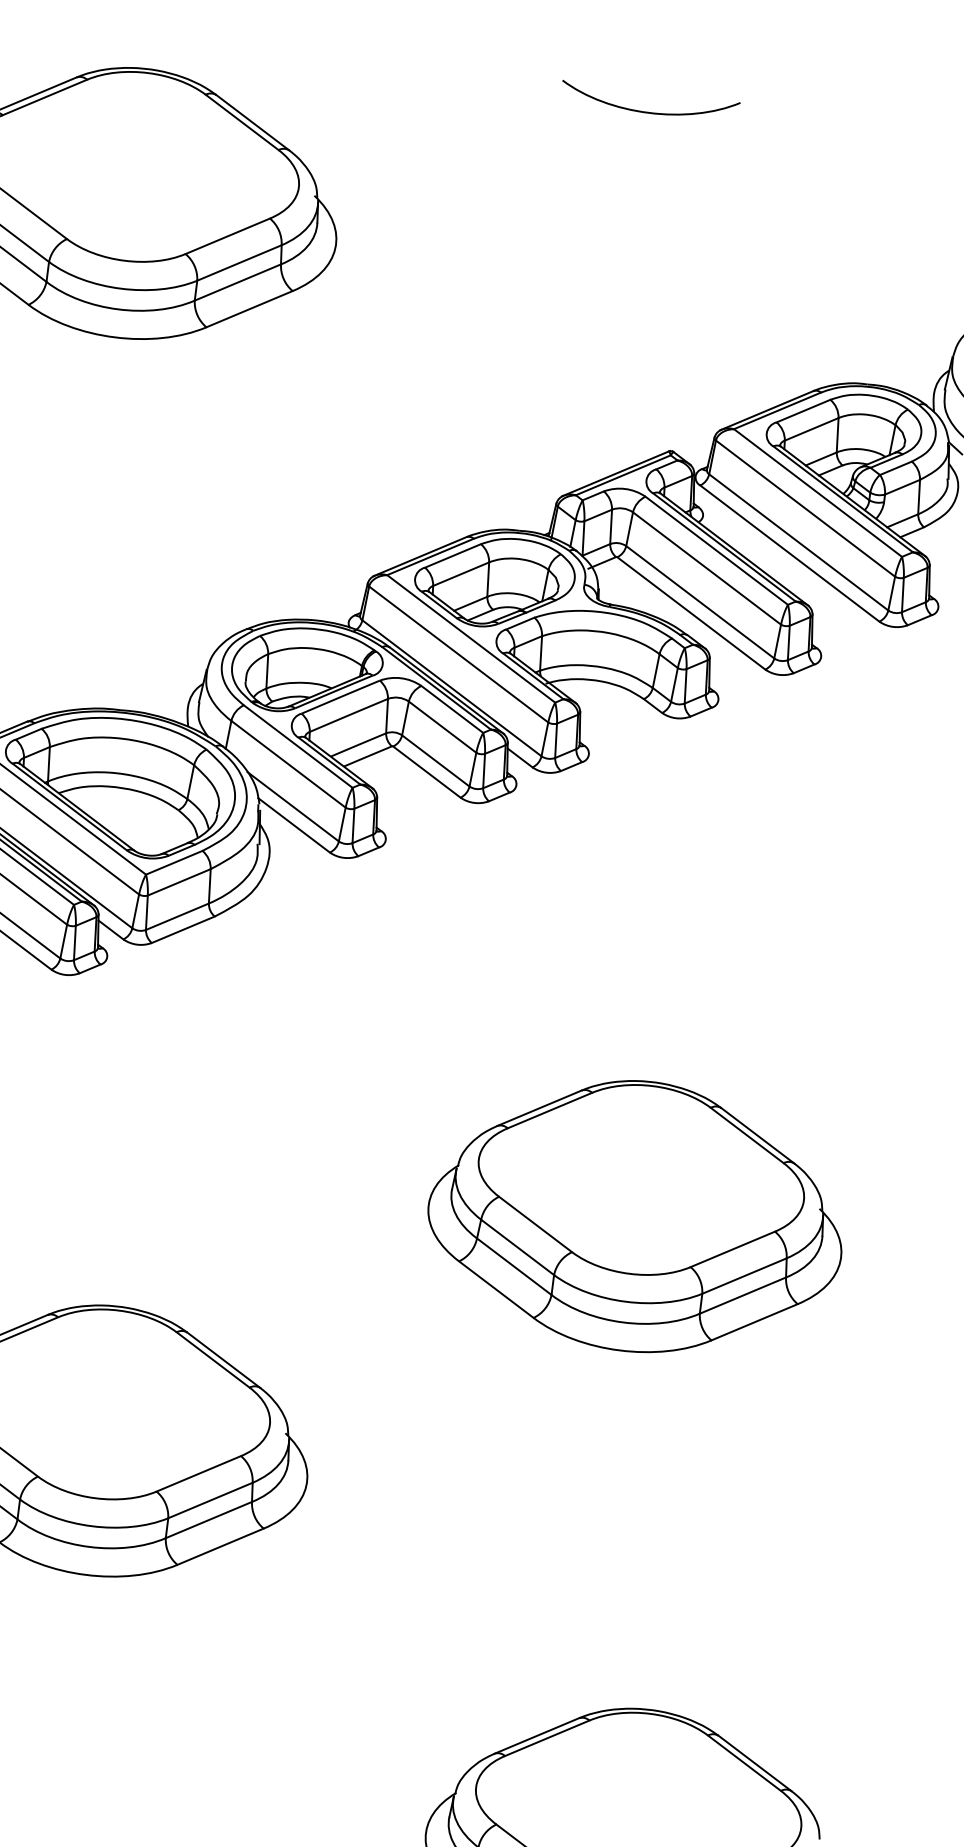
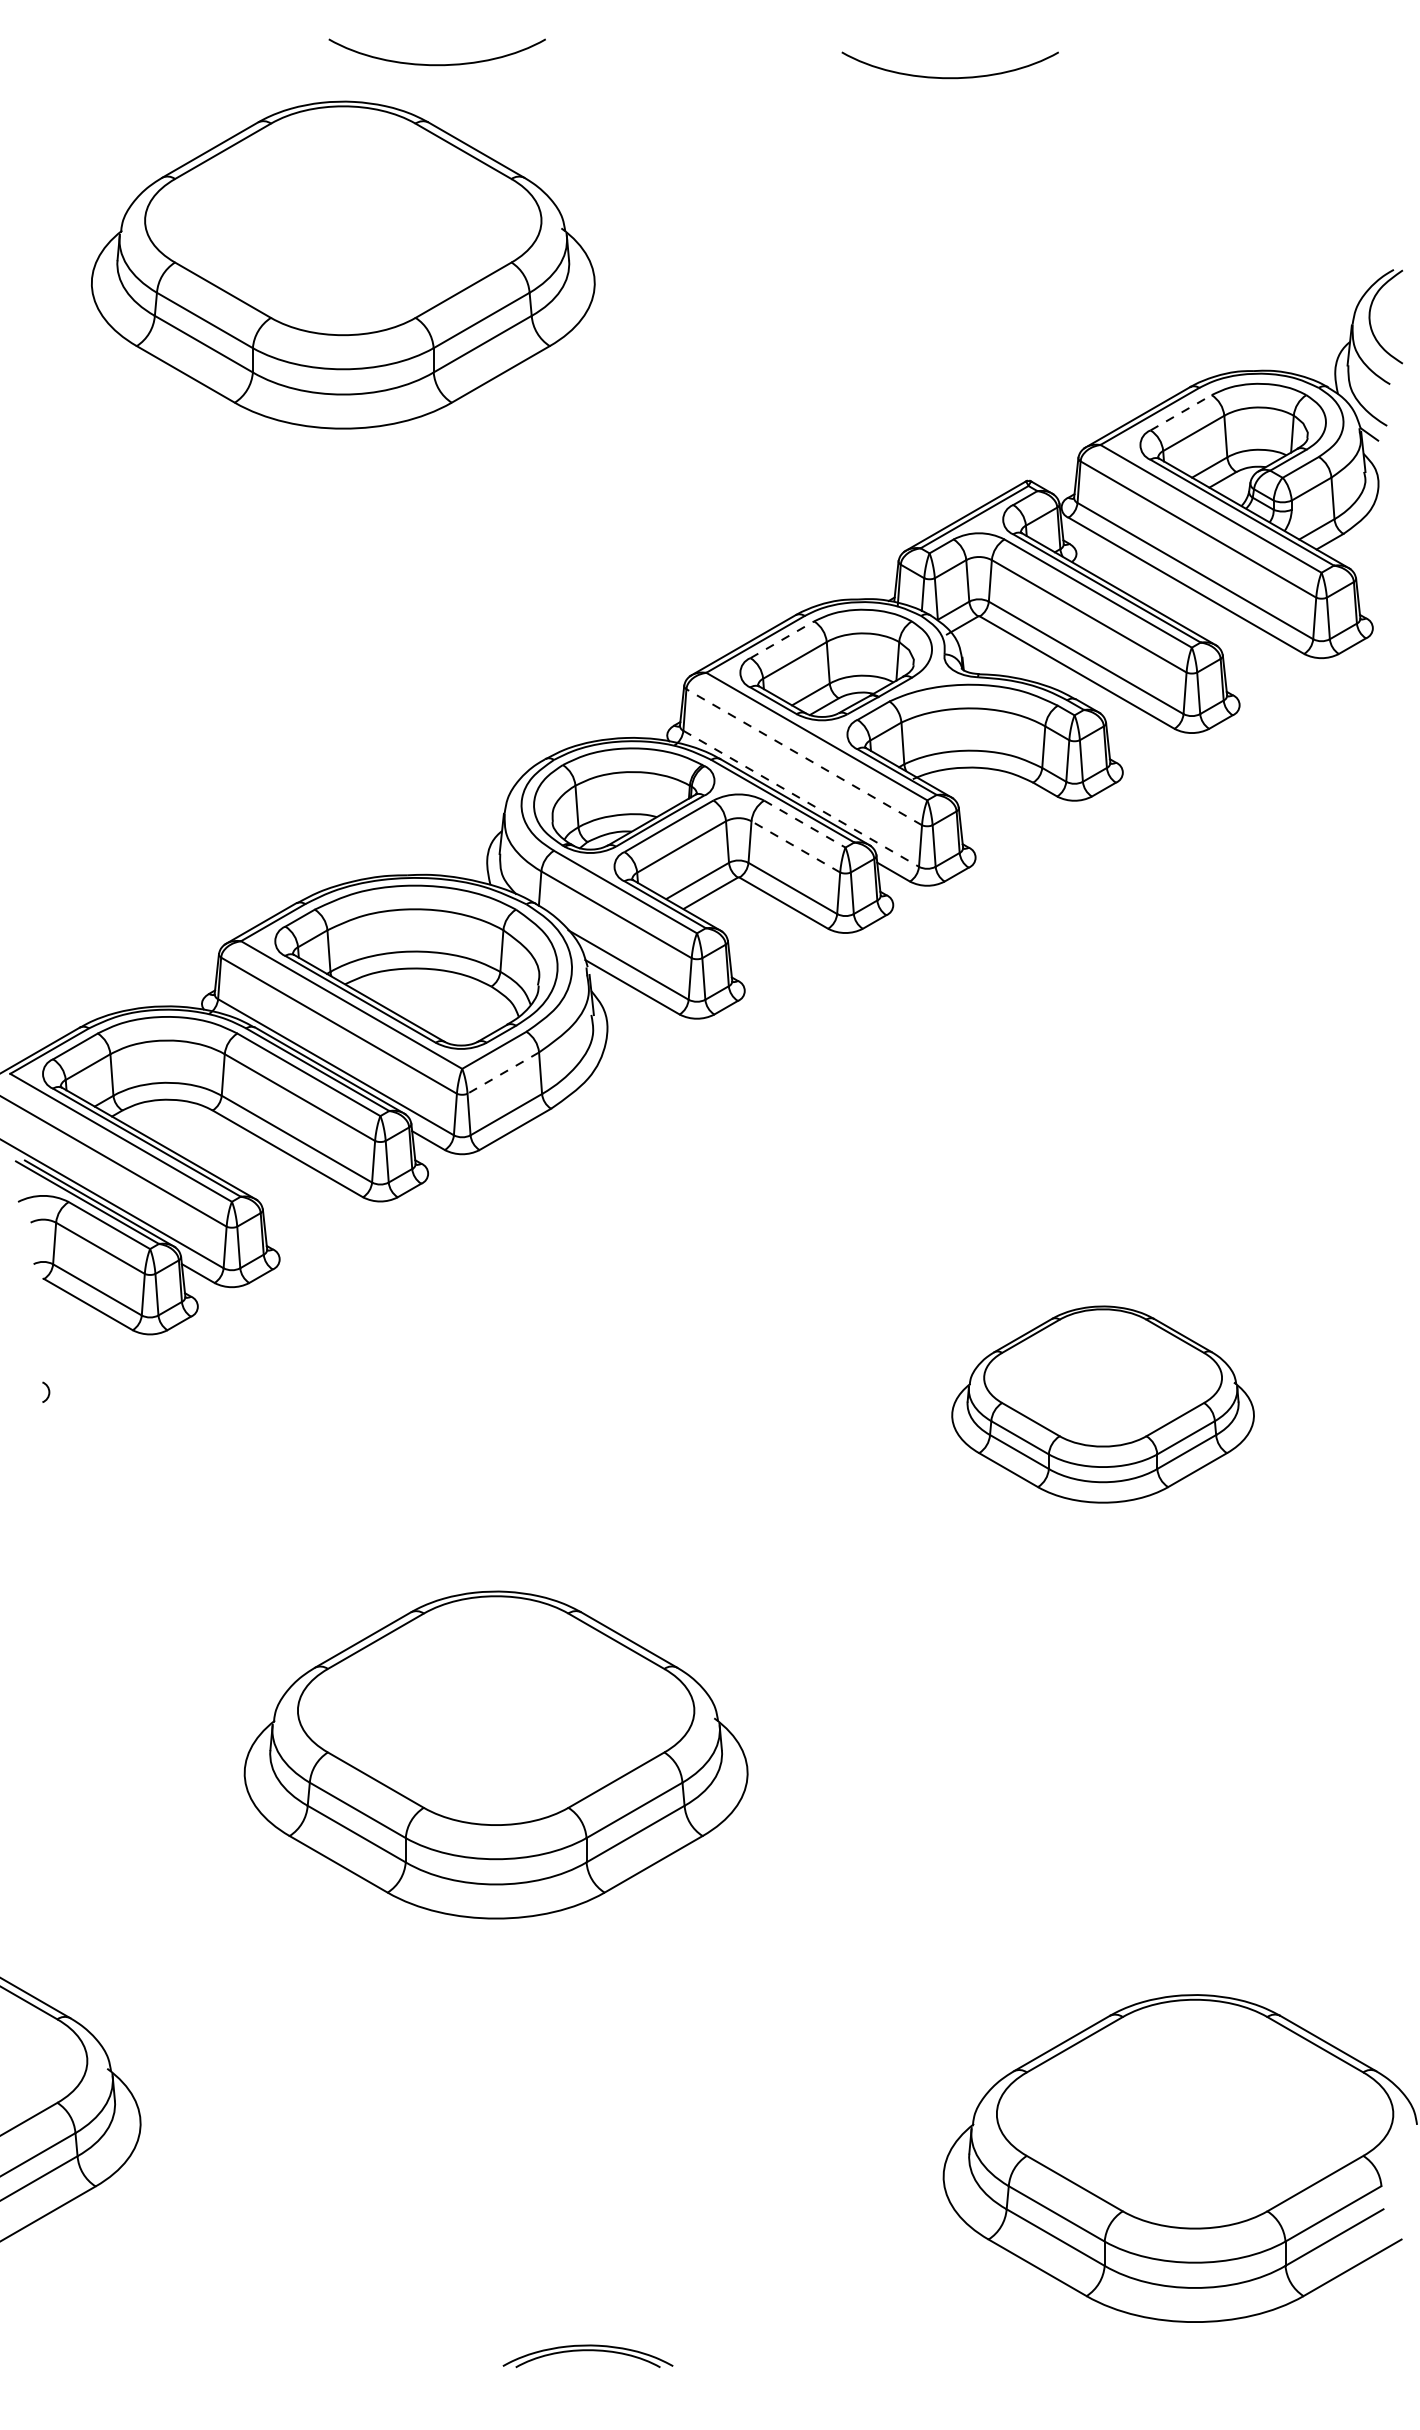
curve: (228, 48) -> (436, 64), added
line: (803, 410) -> (1181, 412), solid -> dashed
line: (453, 555) -> (782, 639), solid -> dashed
line: (458, 653) -> (803, 756), solid -> dashed
line: (452, 688) -> (801, 799), solid -> dashed
line: (451, 709) -> (804, 824), solid -> dashed
line: (442, 726) -> (795, 846), solid -> dashed
line: (178, 882) -> (502, 1073), solid -> dashed
part: (636, 1216) -> (1102, 1404), size x0.6

